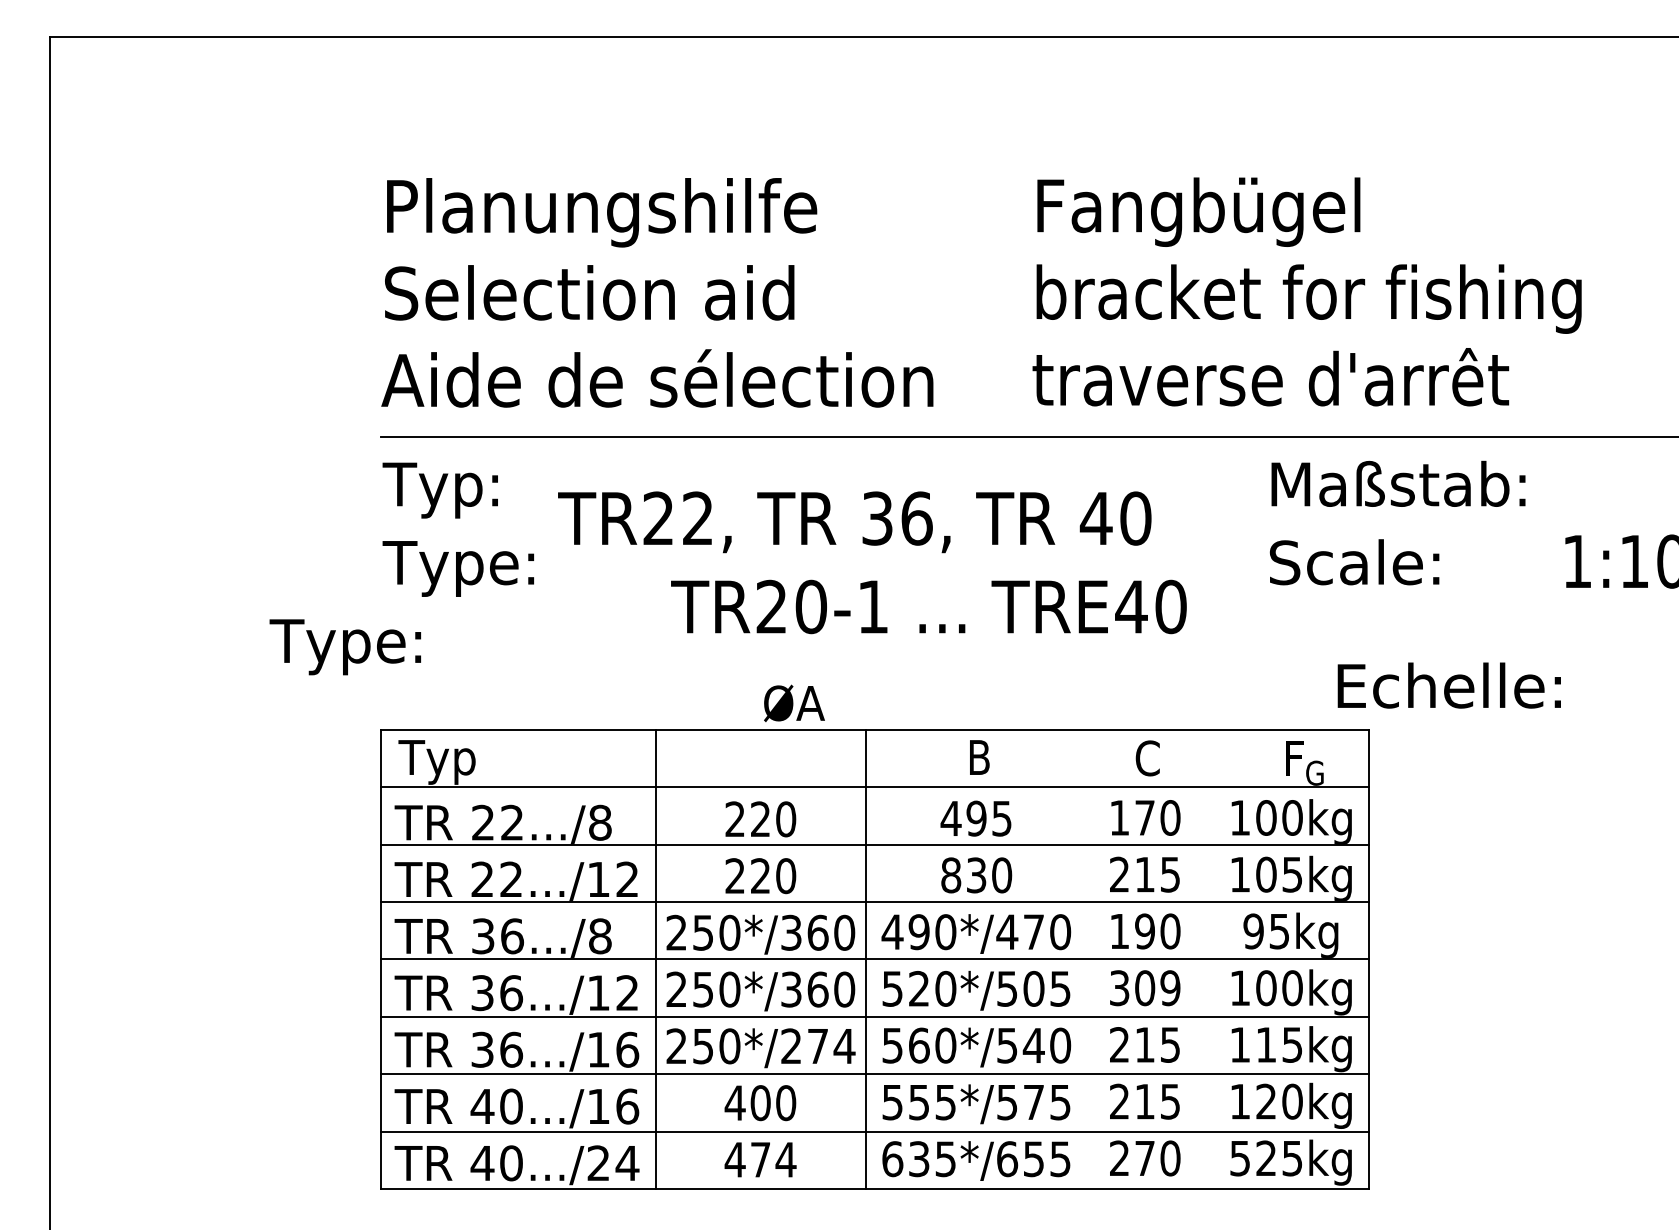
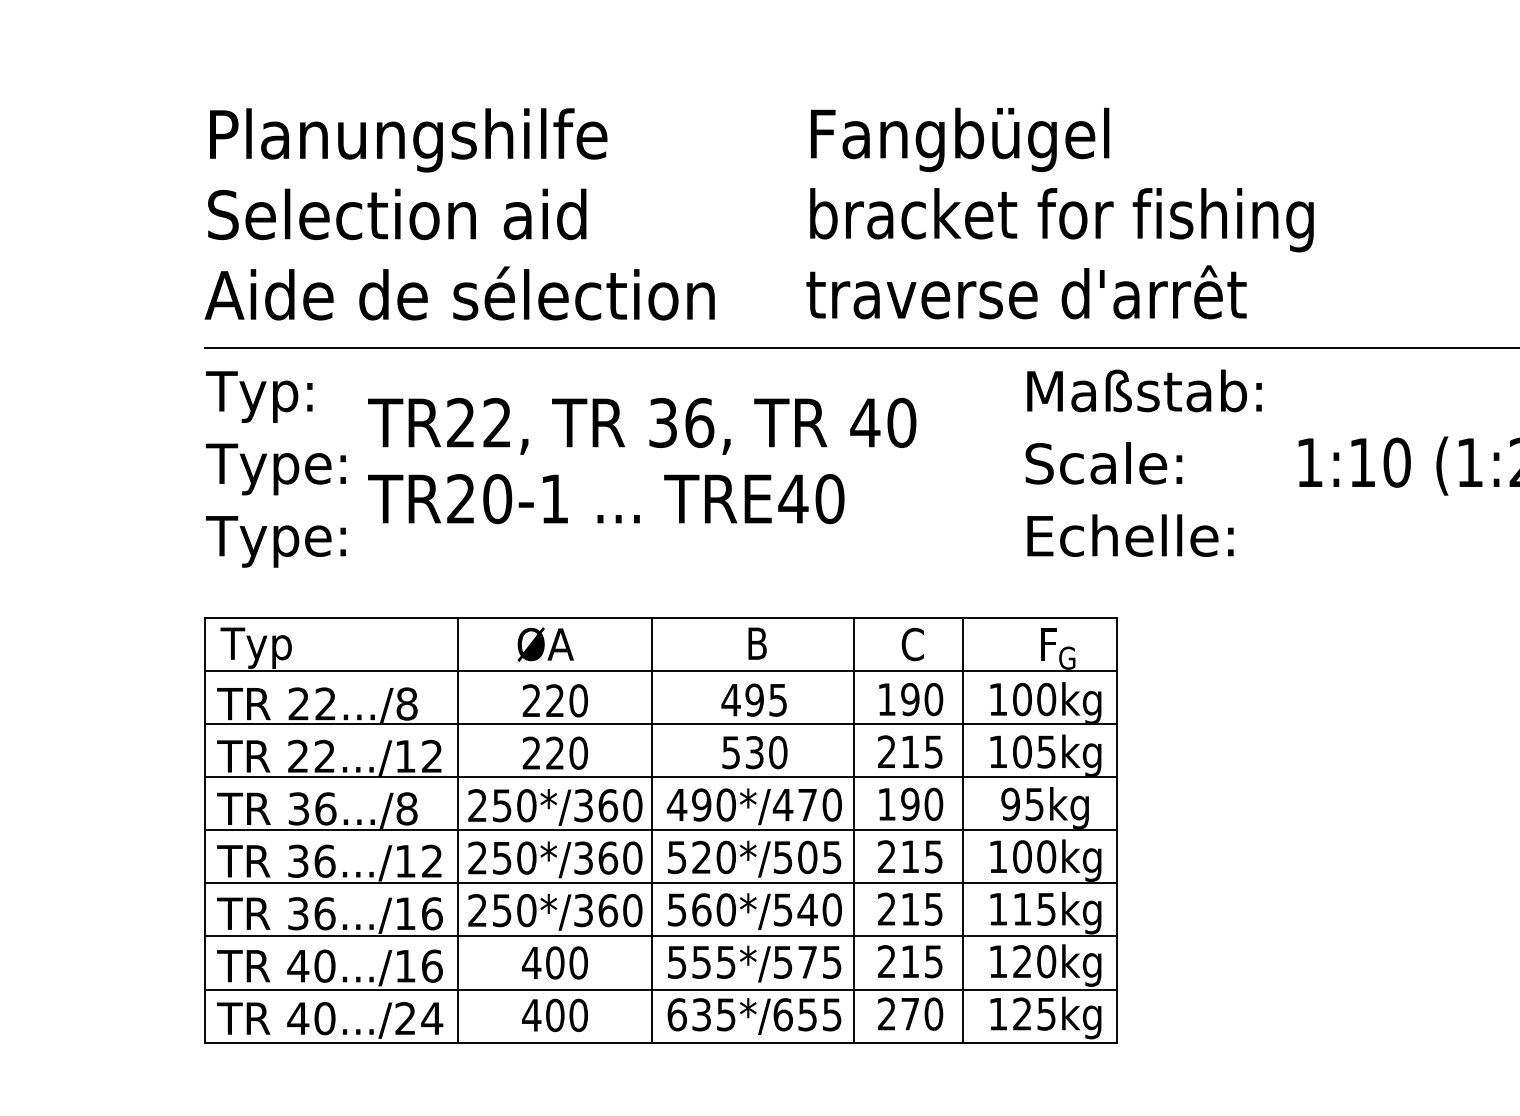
text: (928, 606) -> (605, 498), moved
text: (344, 647) -> (275, 542), moved
text: (1448, 685) -> (1129, 535), moved
text: (794, 703) -> (545, 644), moved
text: (1144, 817) -> (909, 699), 170 -> 190
text: (951, 875) -> (731, 752), 830 -> 530
line: (1084, 959) -> (854, 830), added
line: (1202, 959) -> (963, 830), added
text: (1145, 988) -> (910, 857), 309 -> 215
text: (818, 1046) -> (608, 910), 250*/274 -> 250*/360
text: (1239, 1158) -> (997, 1014), 525kg -> 125kg
text: (773, 1159) -> (567, 1015), 474 -> 400

